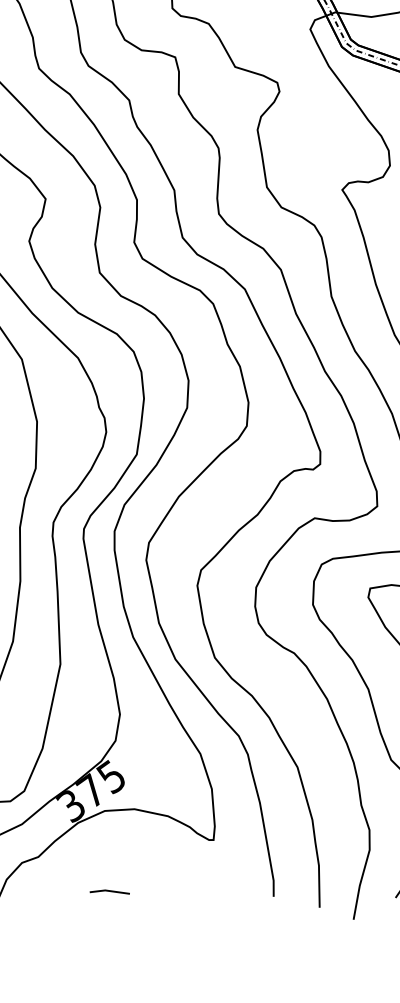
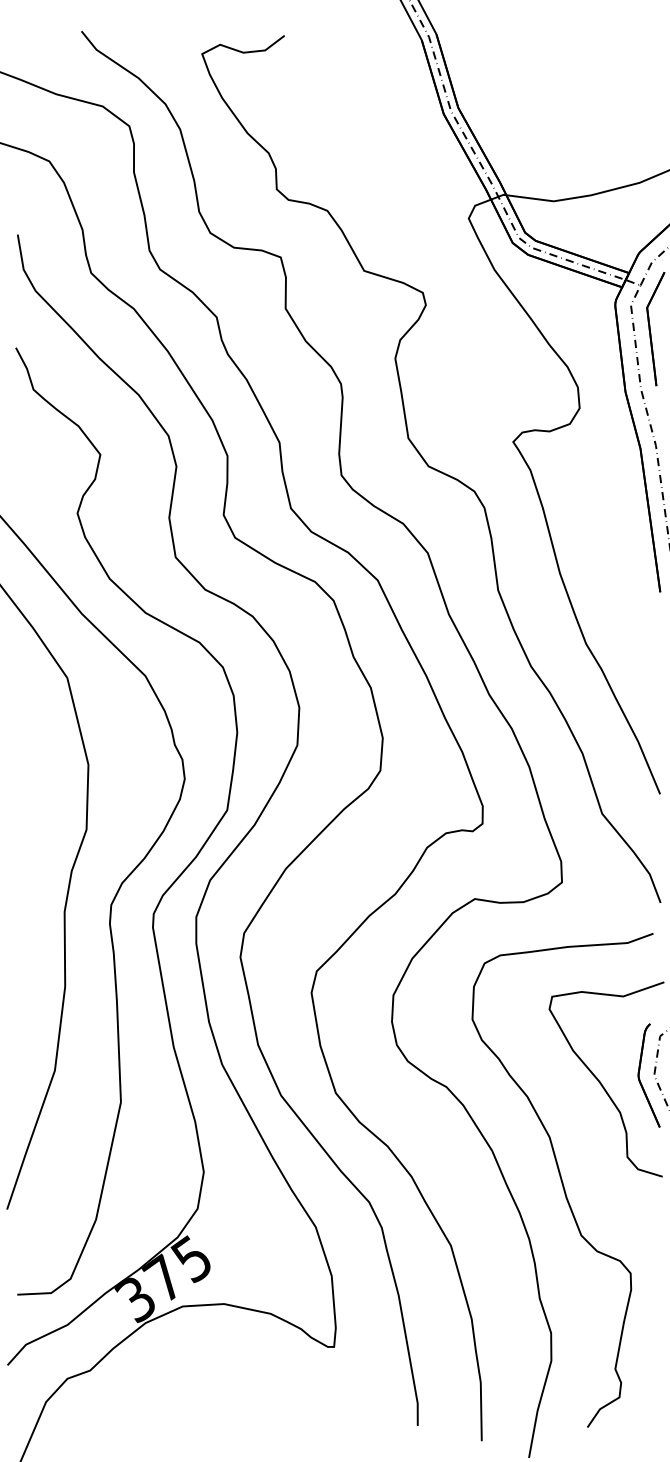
line: (109, 891) -> (189, 1418), removed

